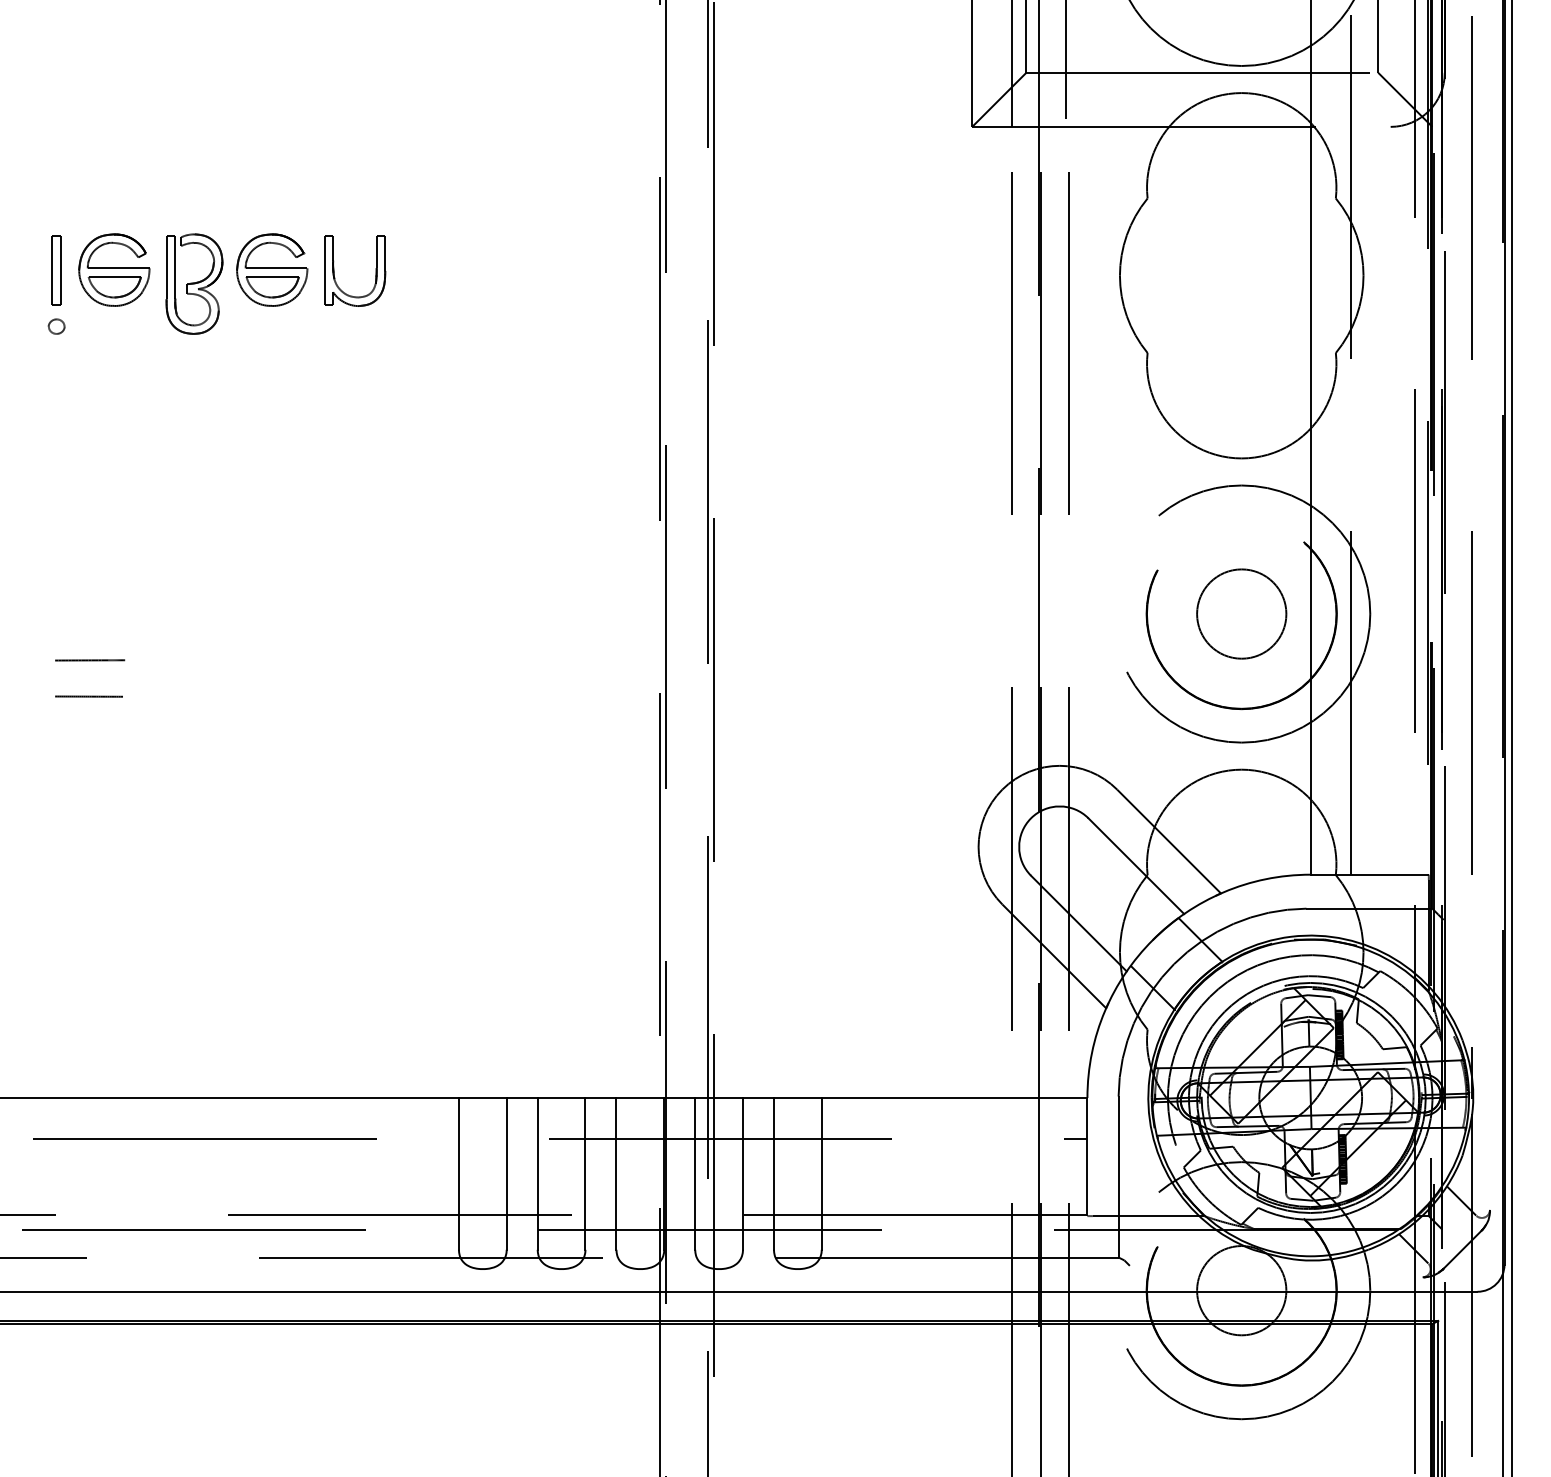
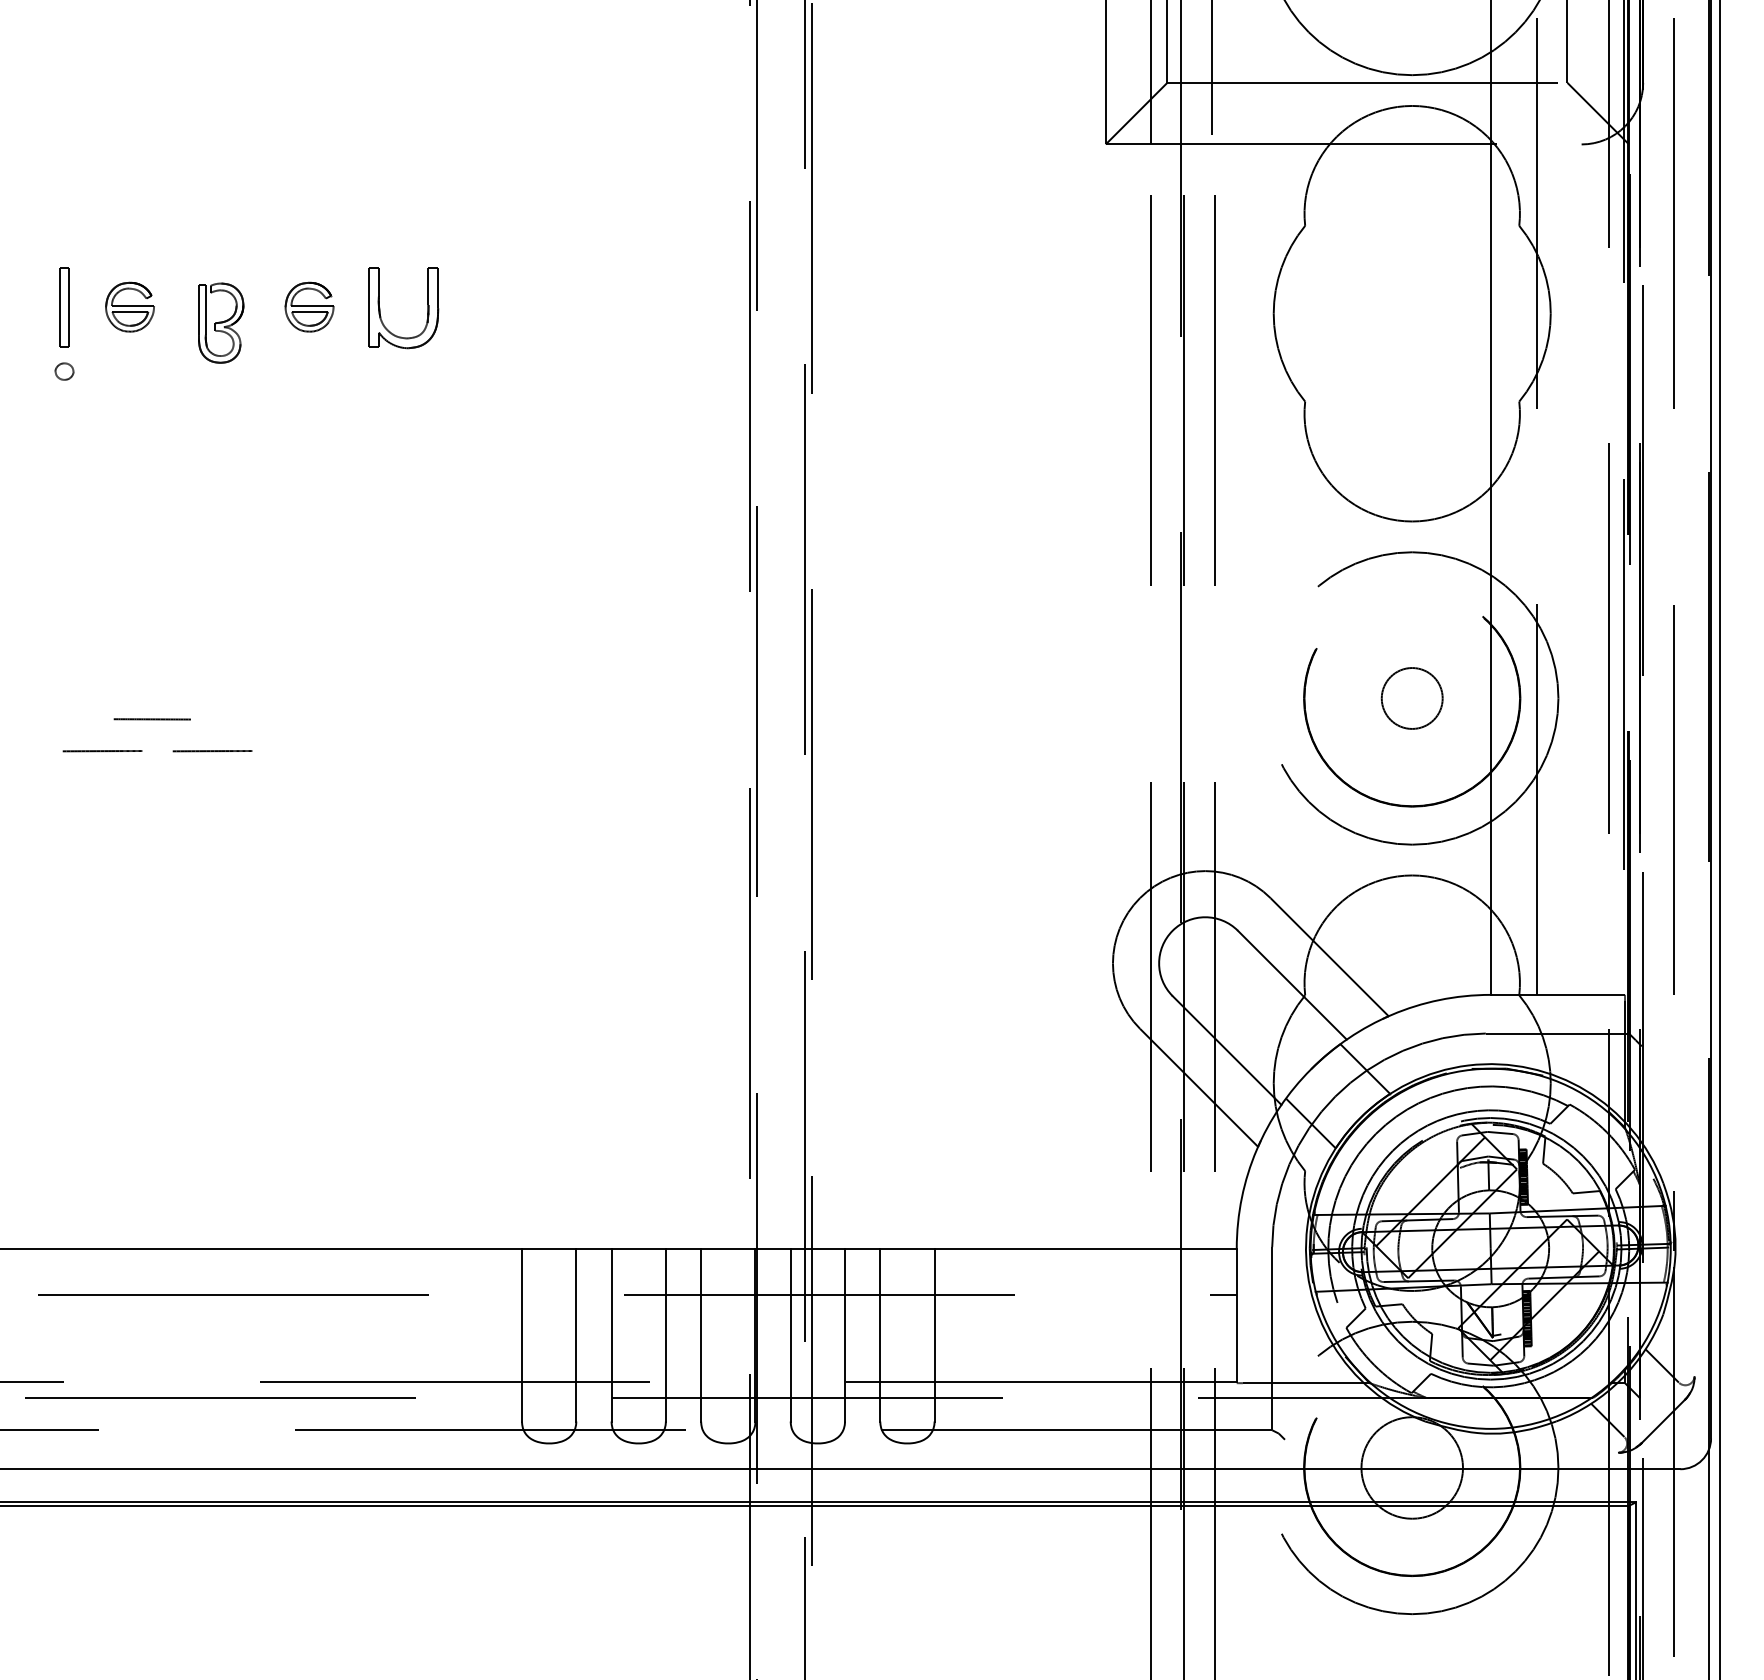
part: (113, 269) -> (129, 306), size x0.6
part: (272, 269) -> (309, 306), size x0.6
part: (193, 283) -> (220, 322), size x0.7
circle: (1241, 614) -> (1412, 698), size x0.6
line: (186, 660) -> (212, 751), added
line: (88, 696) -> (151, 719), moved

